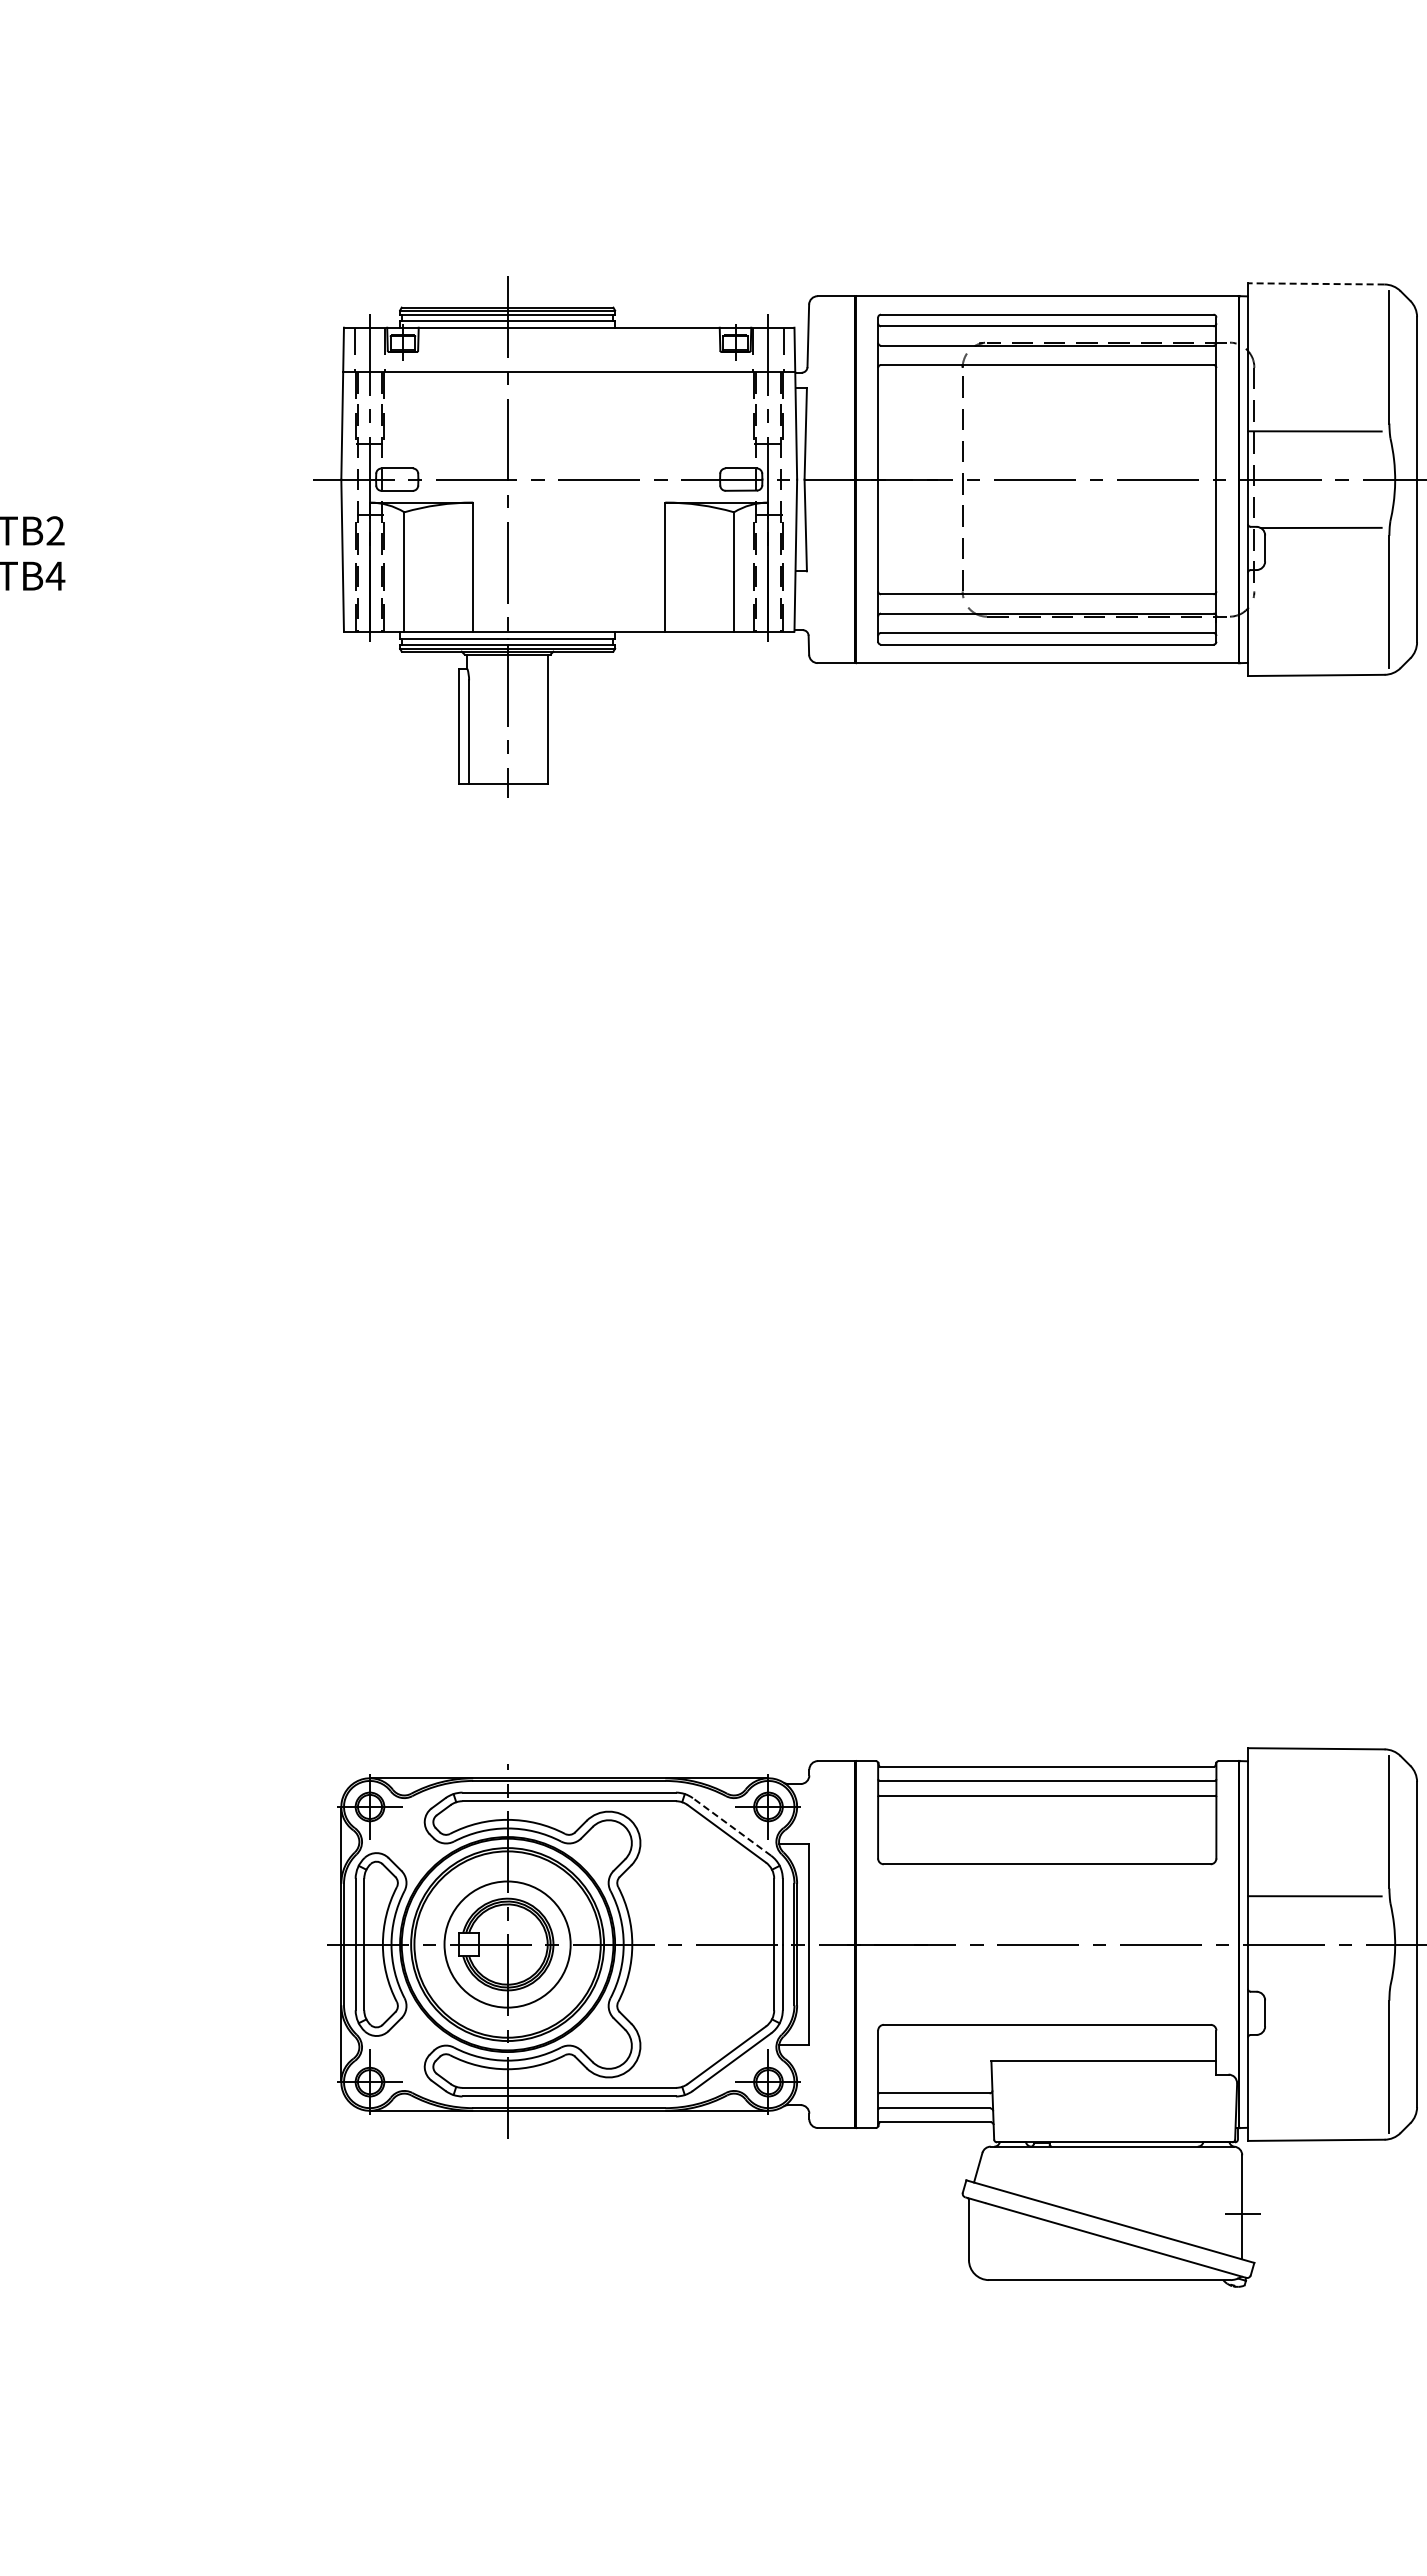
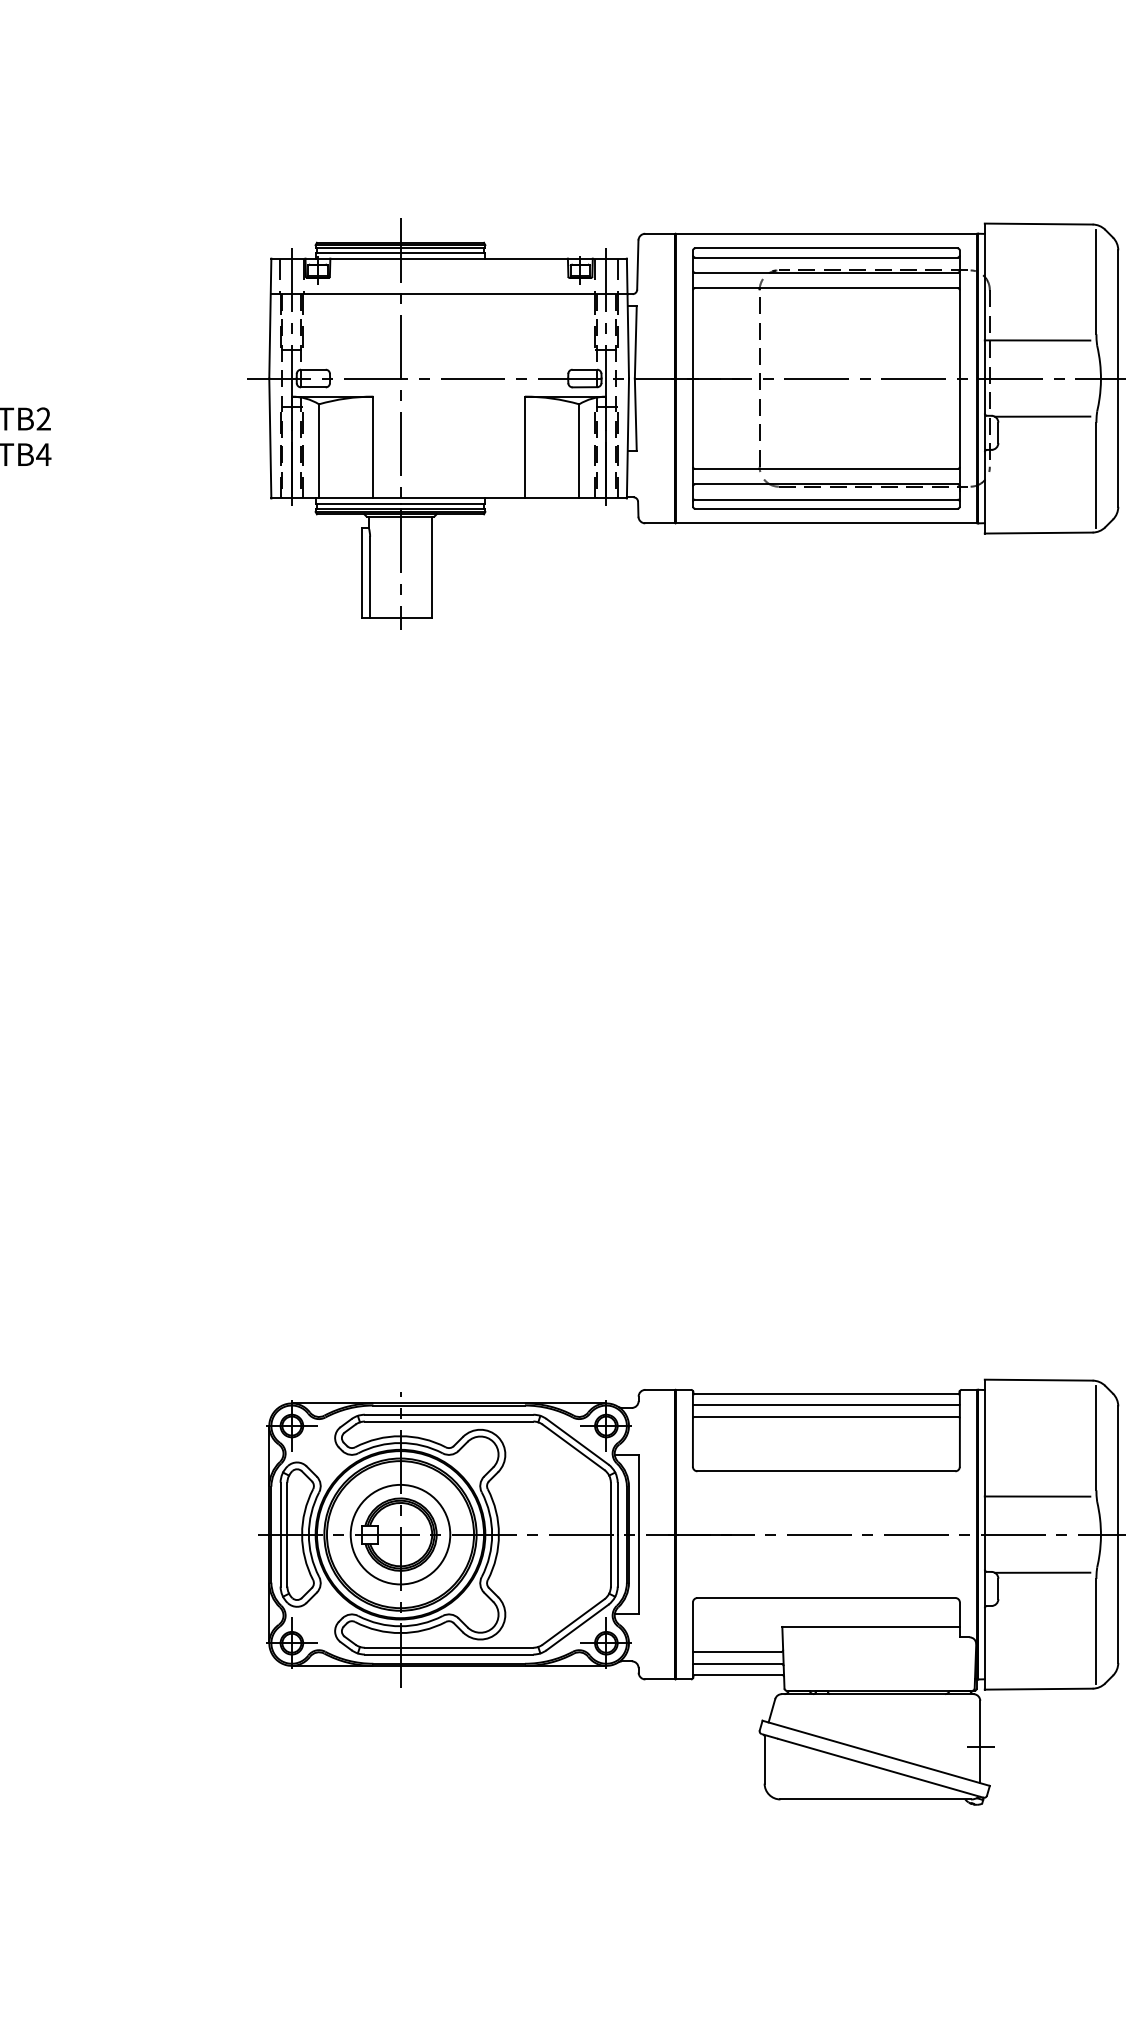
line: (1315, 283) -> (1038, 223), dashed -> solid
line: (732, 1826) -> (577, 1441), dashed -> solid
line: (1320, 1992) -> (1042, 1572), added

